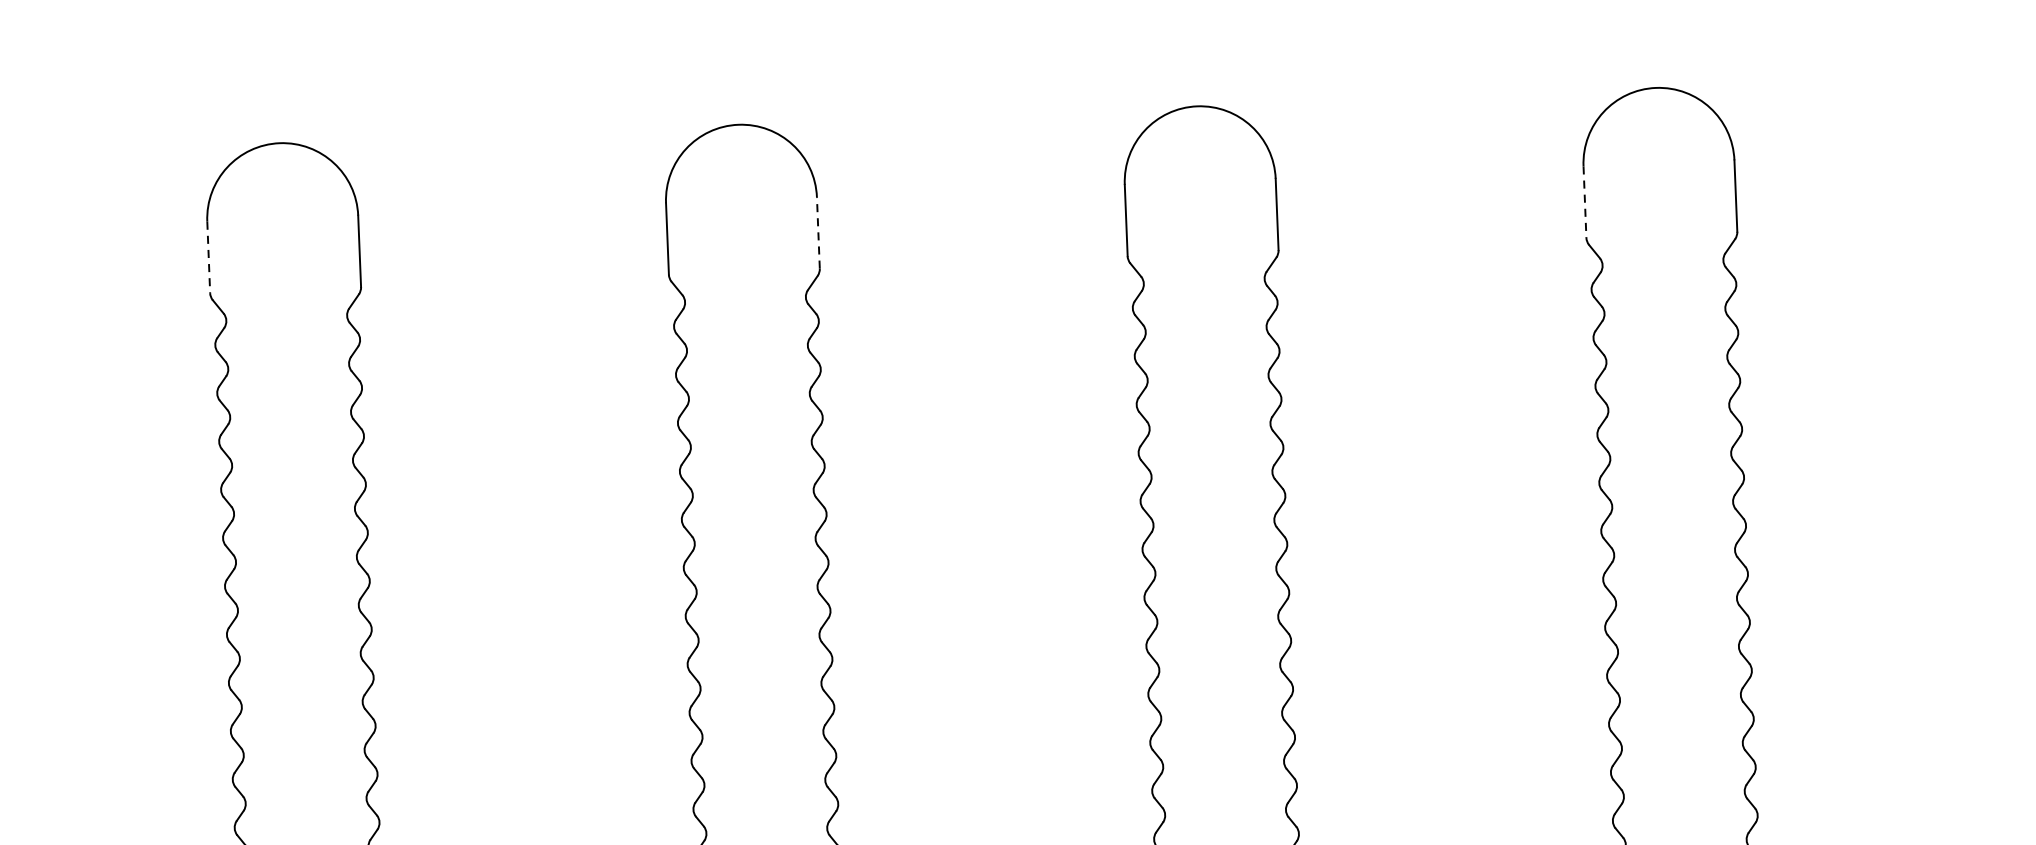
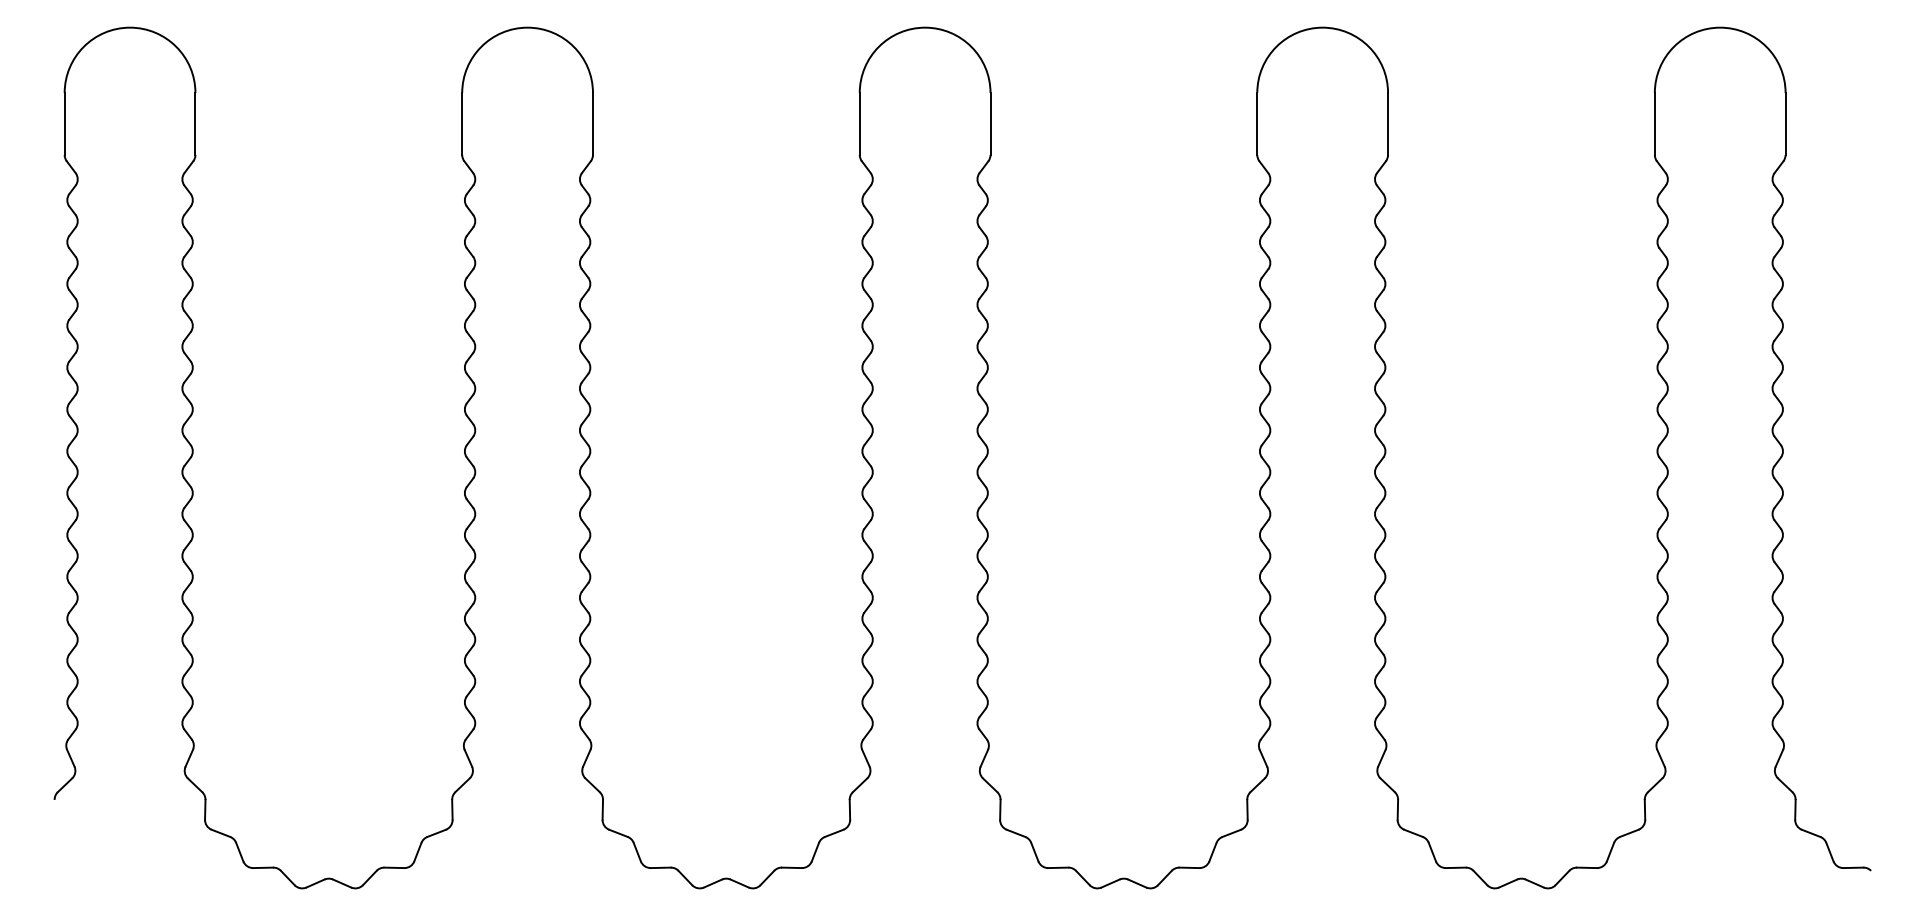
line: (1584, 202) -> (1654, 124), dashed -> solid
line: (818, 233) -> (990, 124), dashed -> solid
line: (209, 257) -> (462, 124), dashed -> solid

